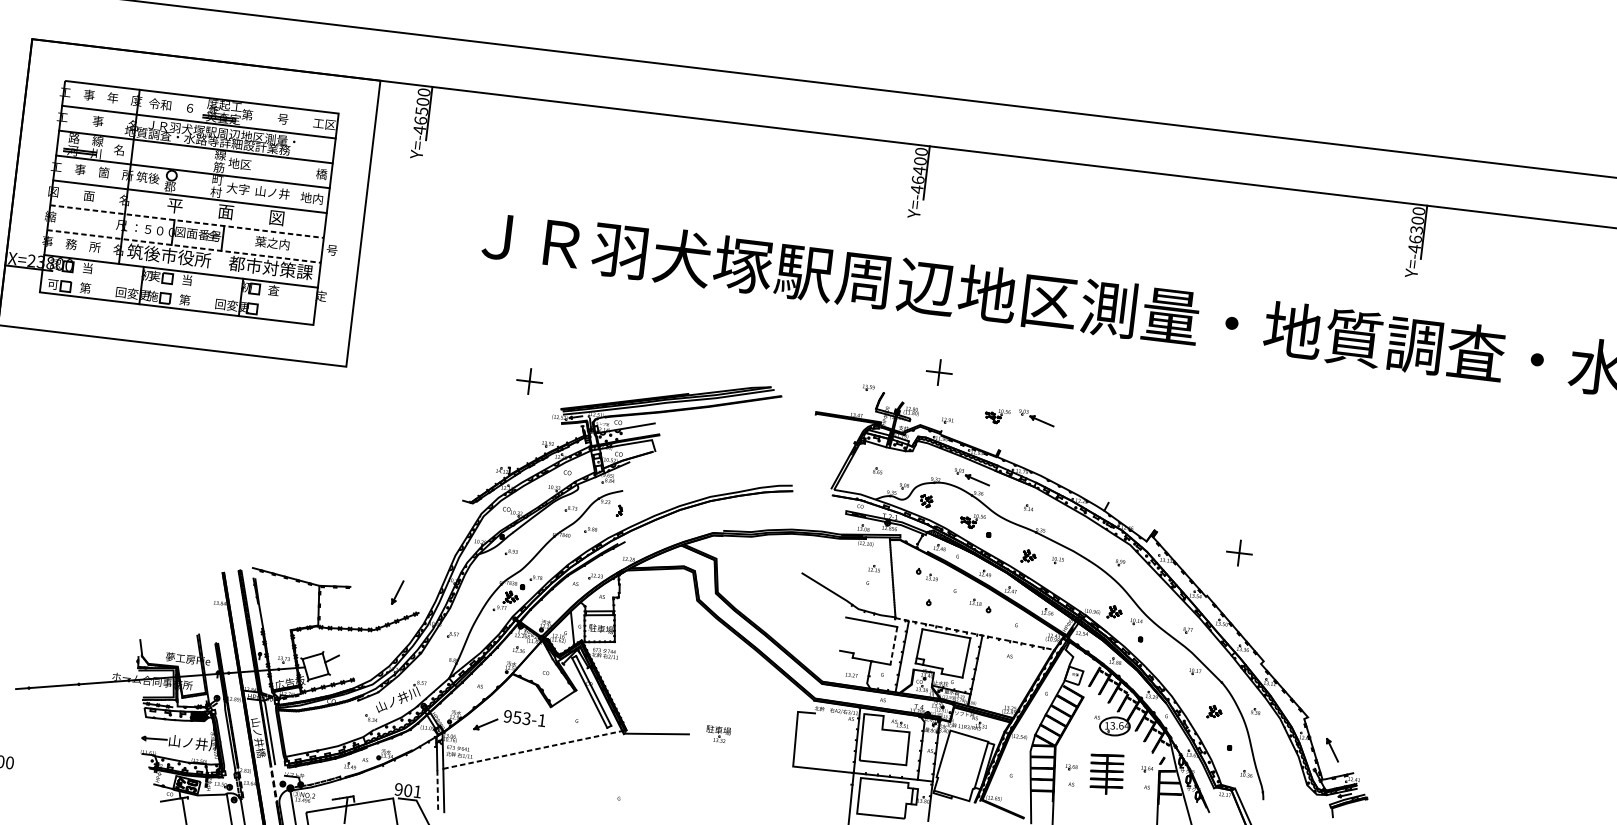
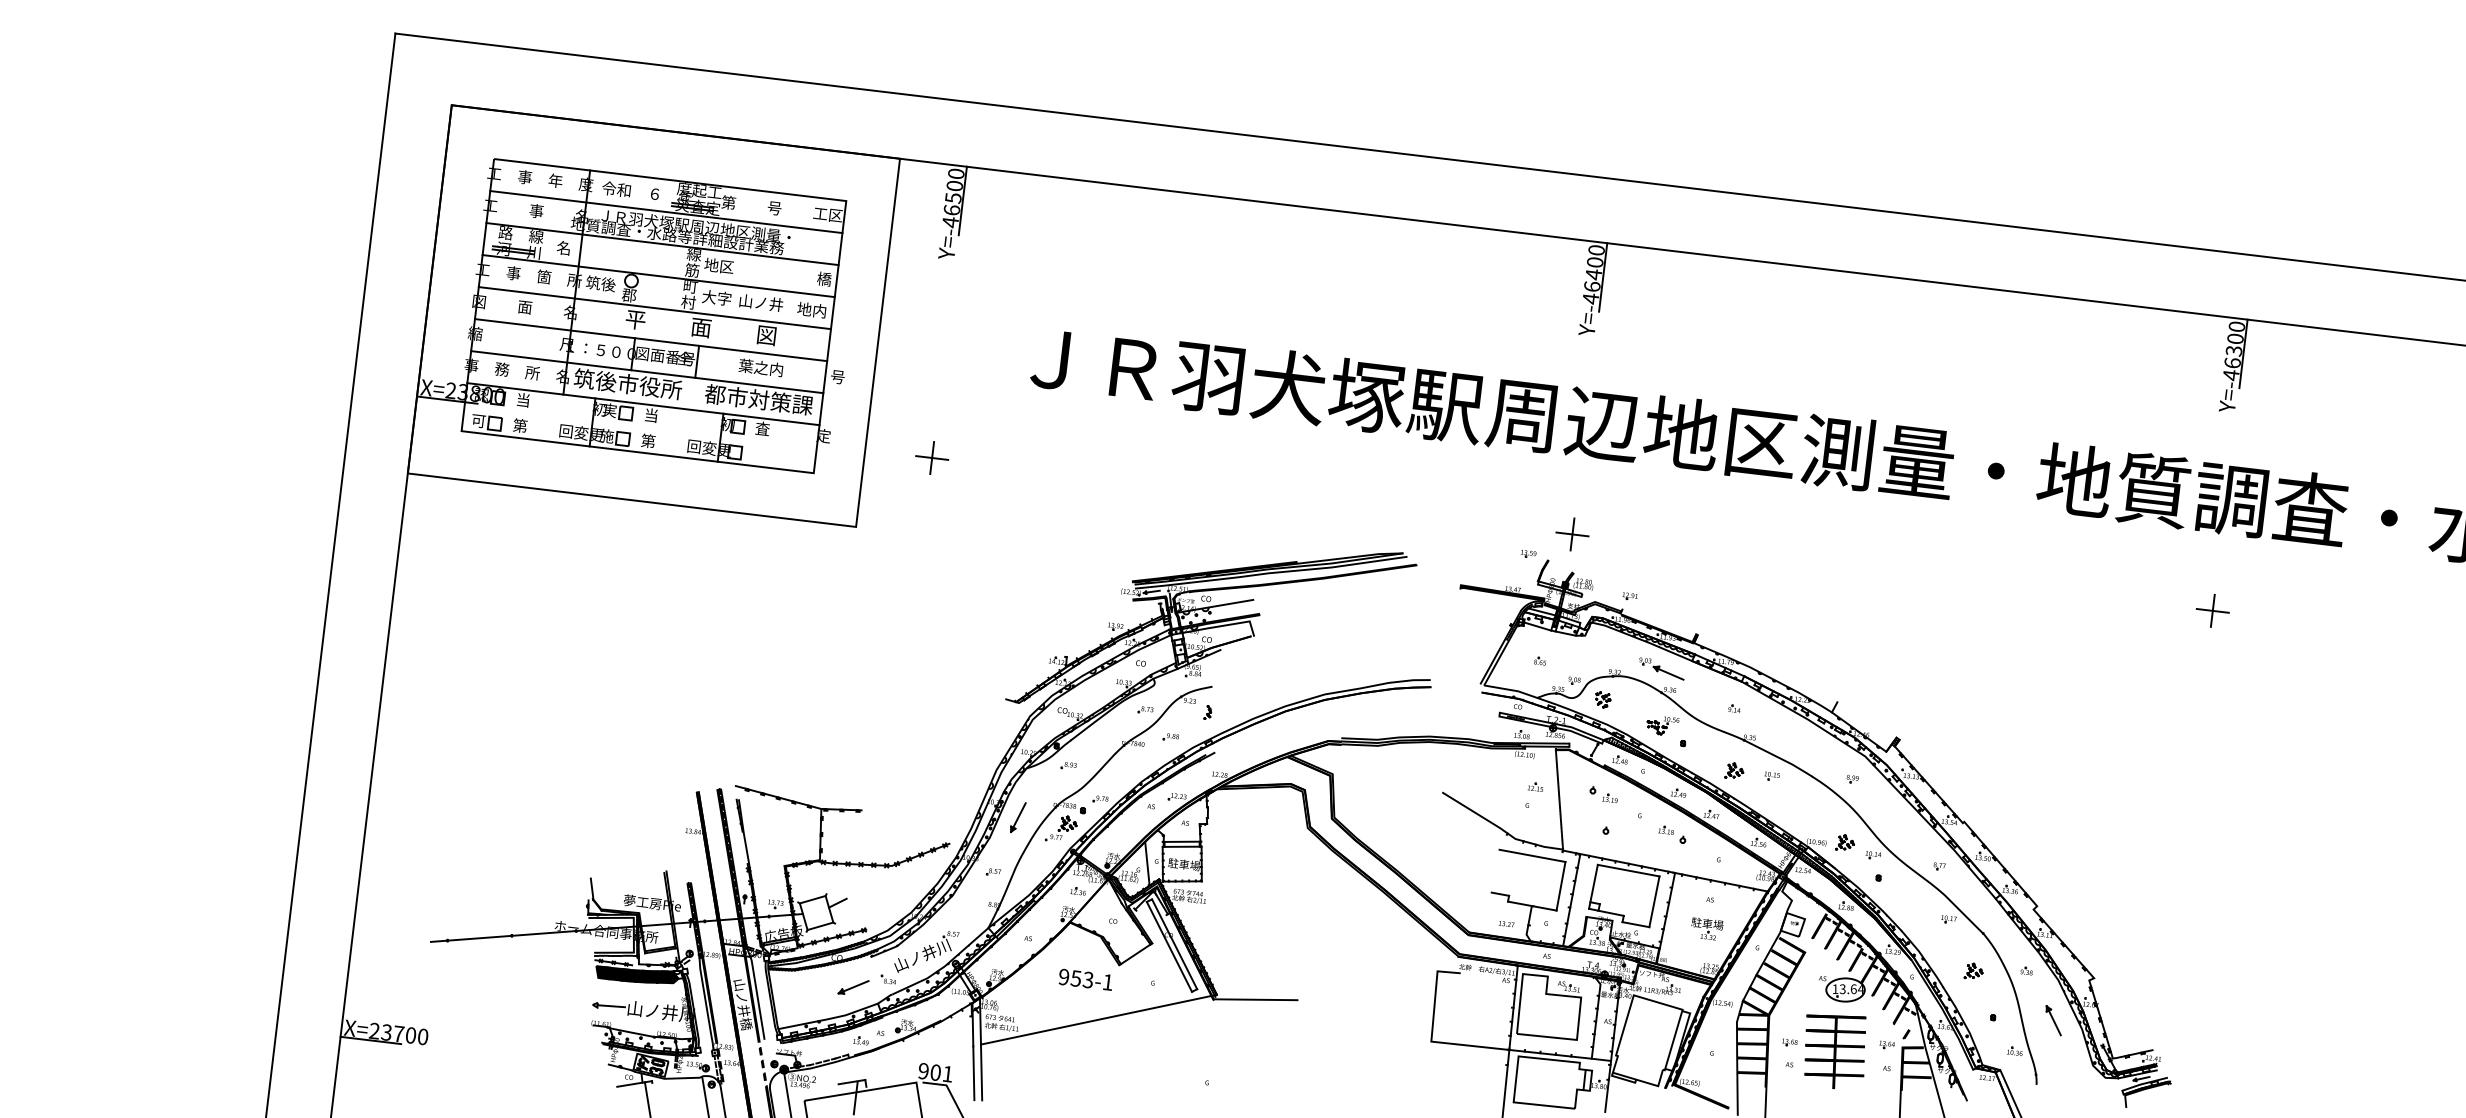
line: (187, 221) -> (651, 340), dashed -> solid
line: (184, 246) -> (647, 372), dashed -> solid
part: (939, 372) -> (1572, 534), moved
part: (529, 381) -> (932, 457), moved
part: (997, 416) -> (1694, 590), removed
part: (1036, 417) -> (1744, 592), removed
part: (1239, 552) -> (2212, 610), moved
part: (397, 592) -> (1018, 817), moved
line: (975, 634) -> (1666, 871), dashed -> solid
line: (894, 646) -> (1561, 886), dashed -> solid
fill: (167, 714) -> (626, 974), added
part: (485, 724) -> (853, 987), moved
part: (718, 733) -> (1707, 928), moved
line: (534, 749) -> (1098, 1019), dashed -> solid
part: (1332, 750) -> (2053, 1020), moved
part: (1107, 774) -> (1835, 1051), size x1.43
line: (437, 791) -> (973, 1073), dashed -> solid

